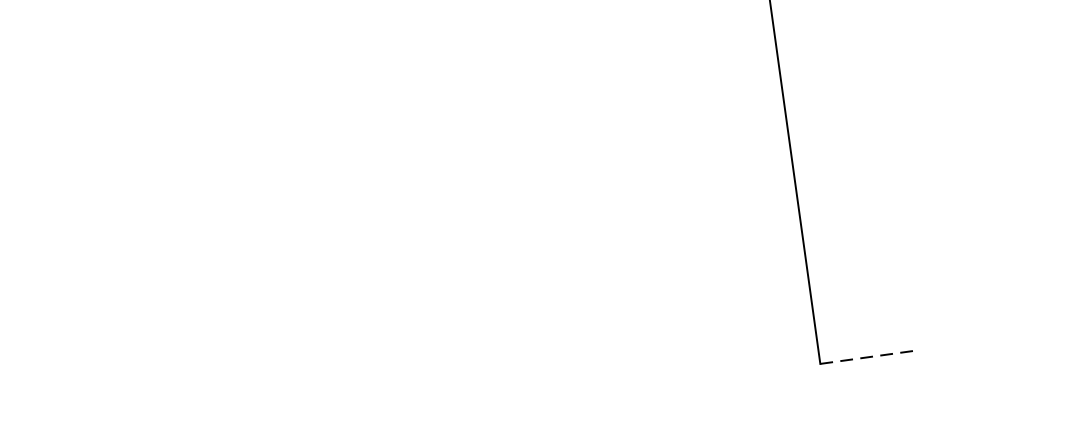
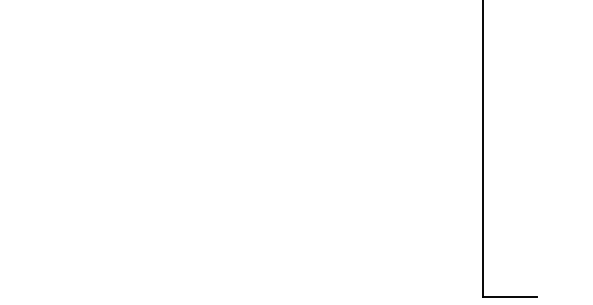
line: (870, 356) -> (510, 296), dashed -> solid

